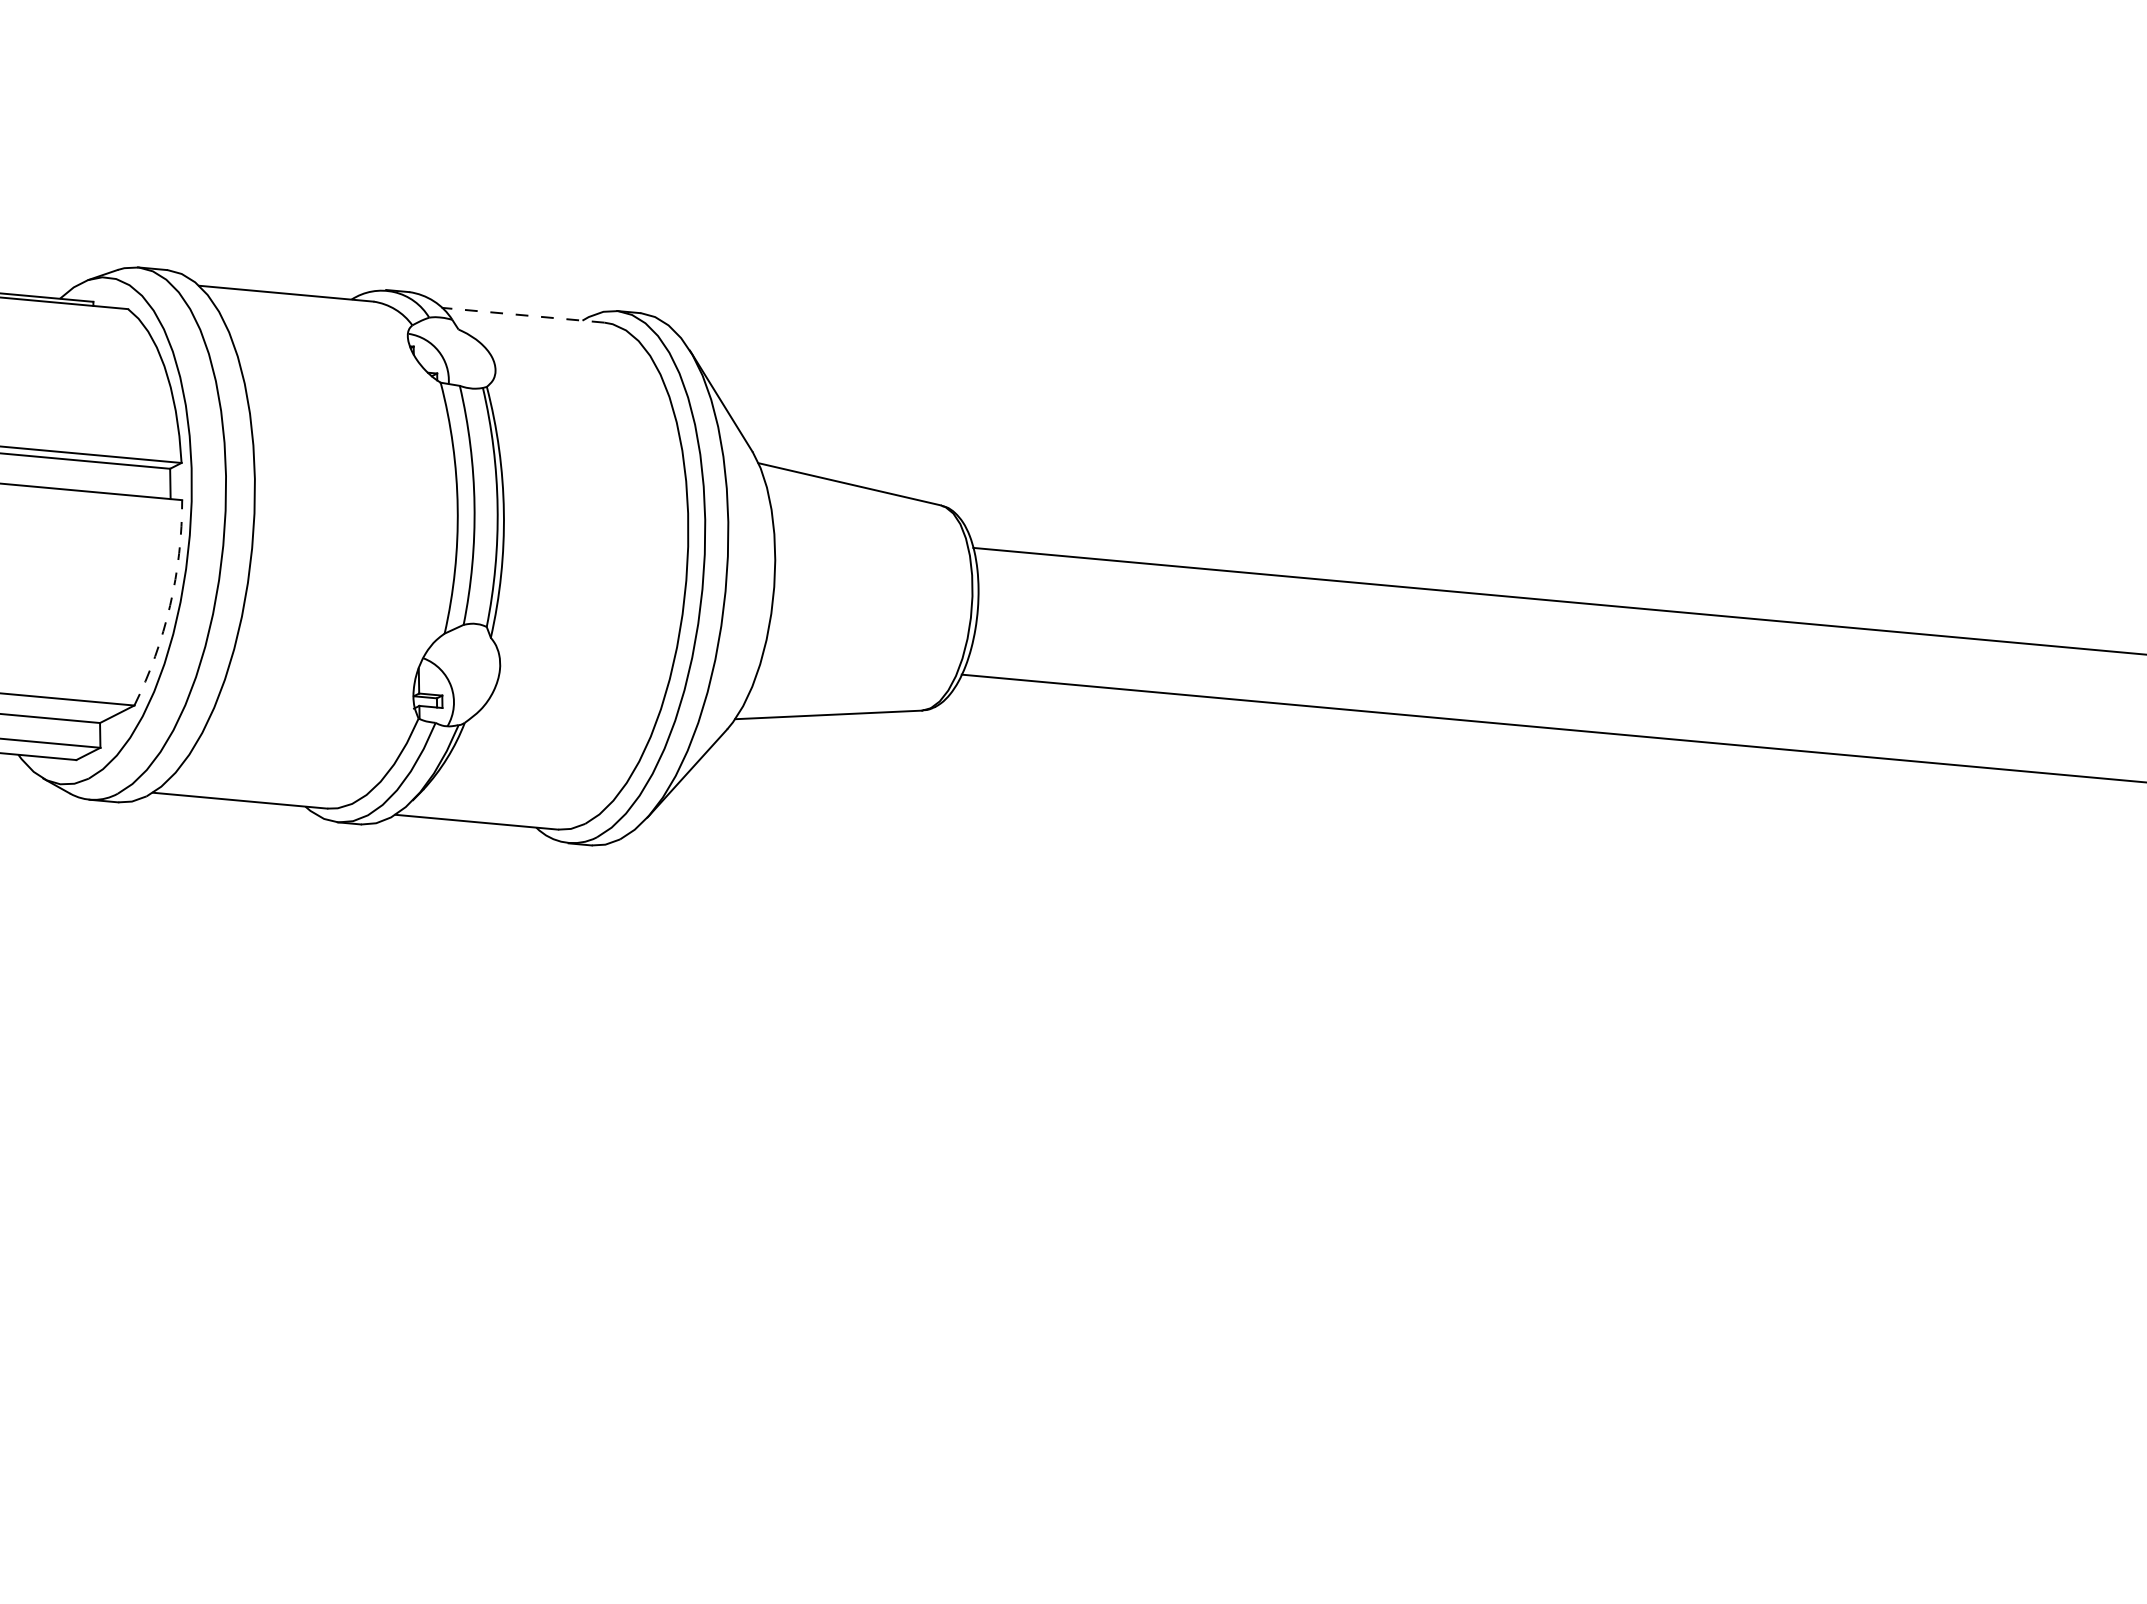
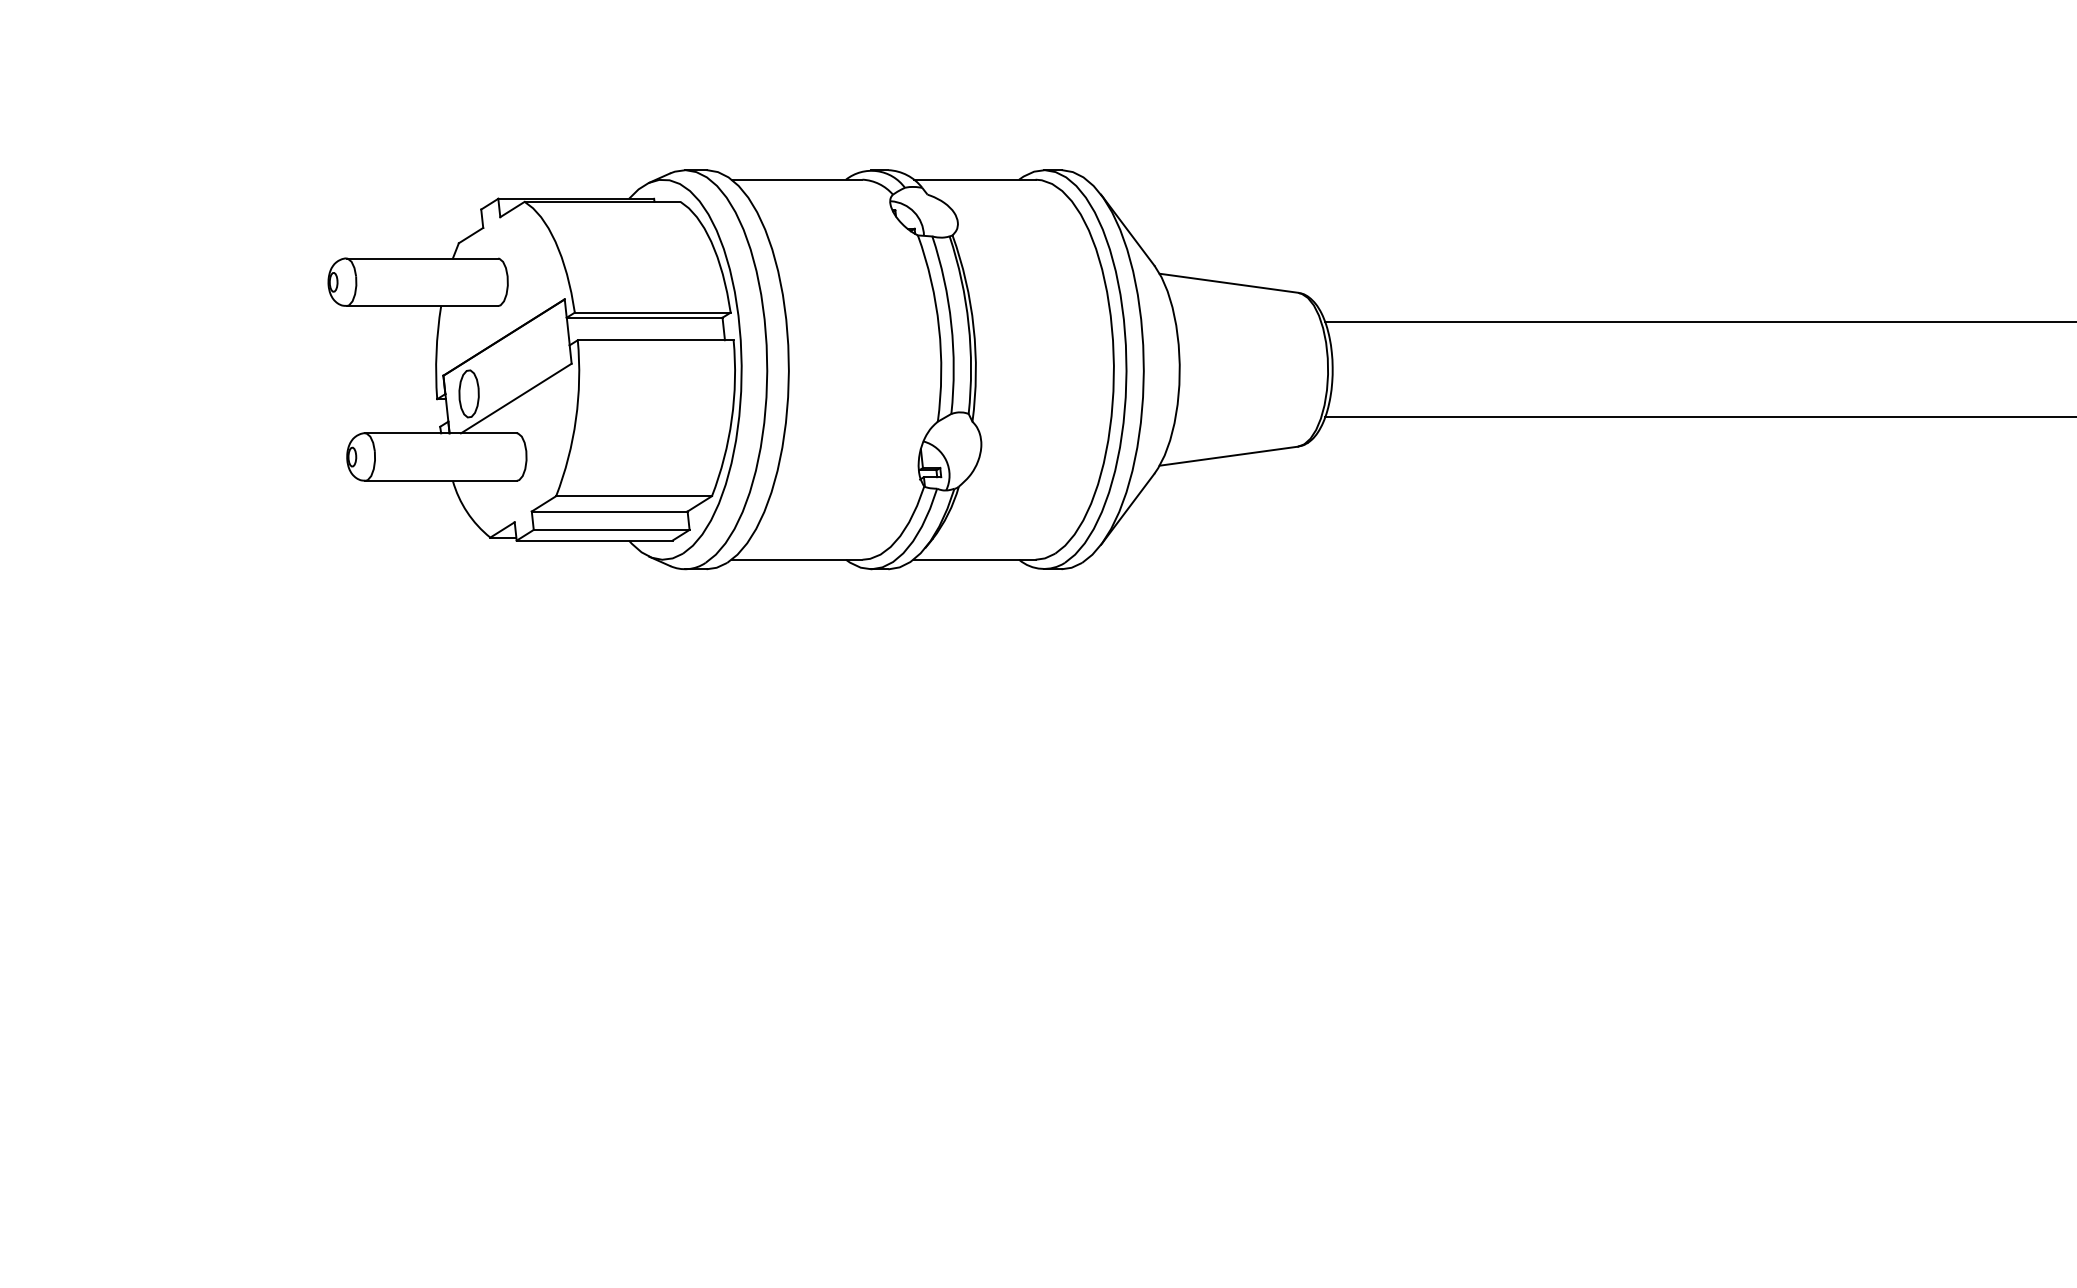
line: (522, 314) -> (974, 179), dashed -> solid
arc: (169, 605) -> (731, 419), dashed -> solid

